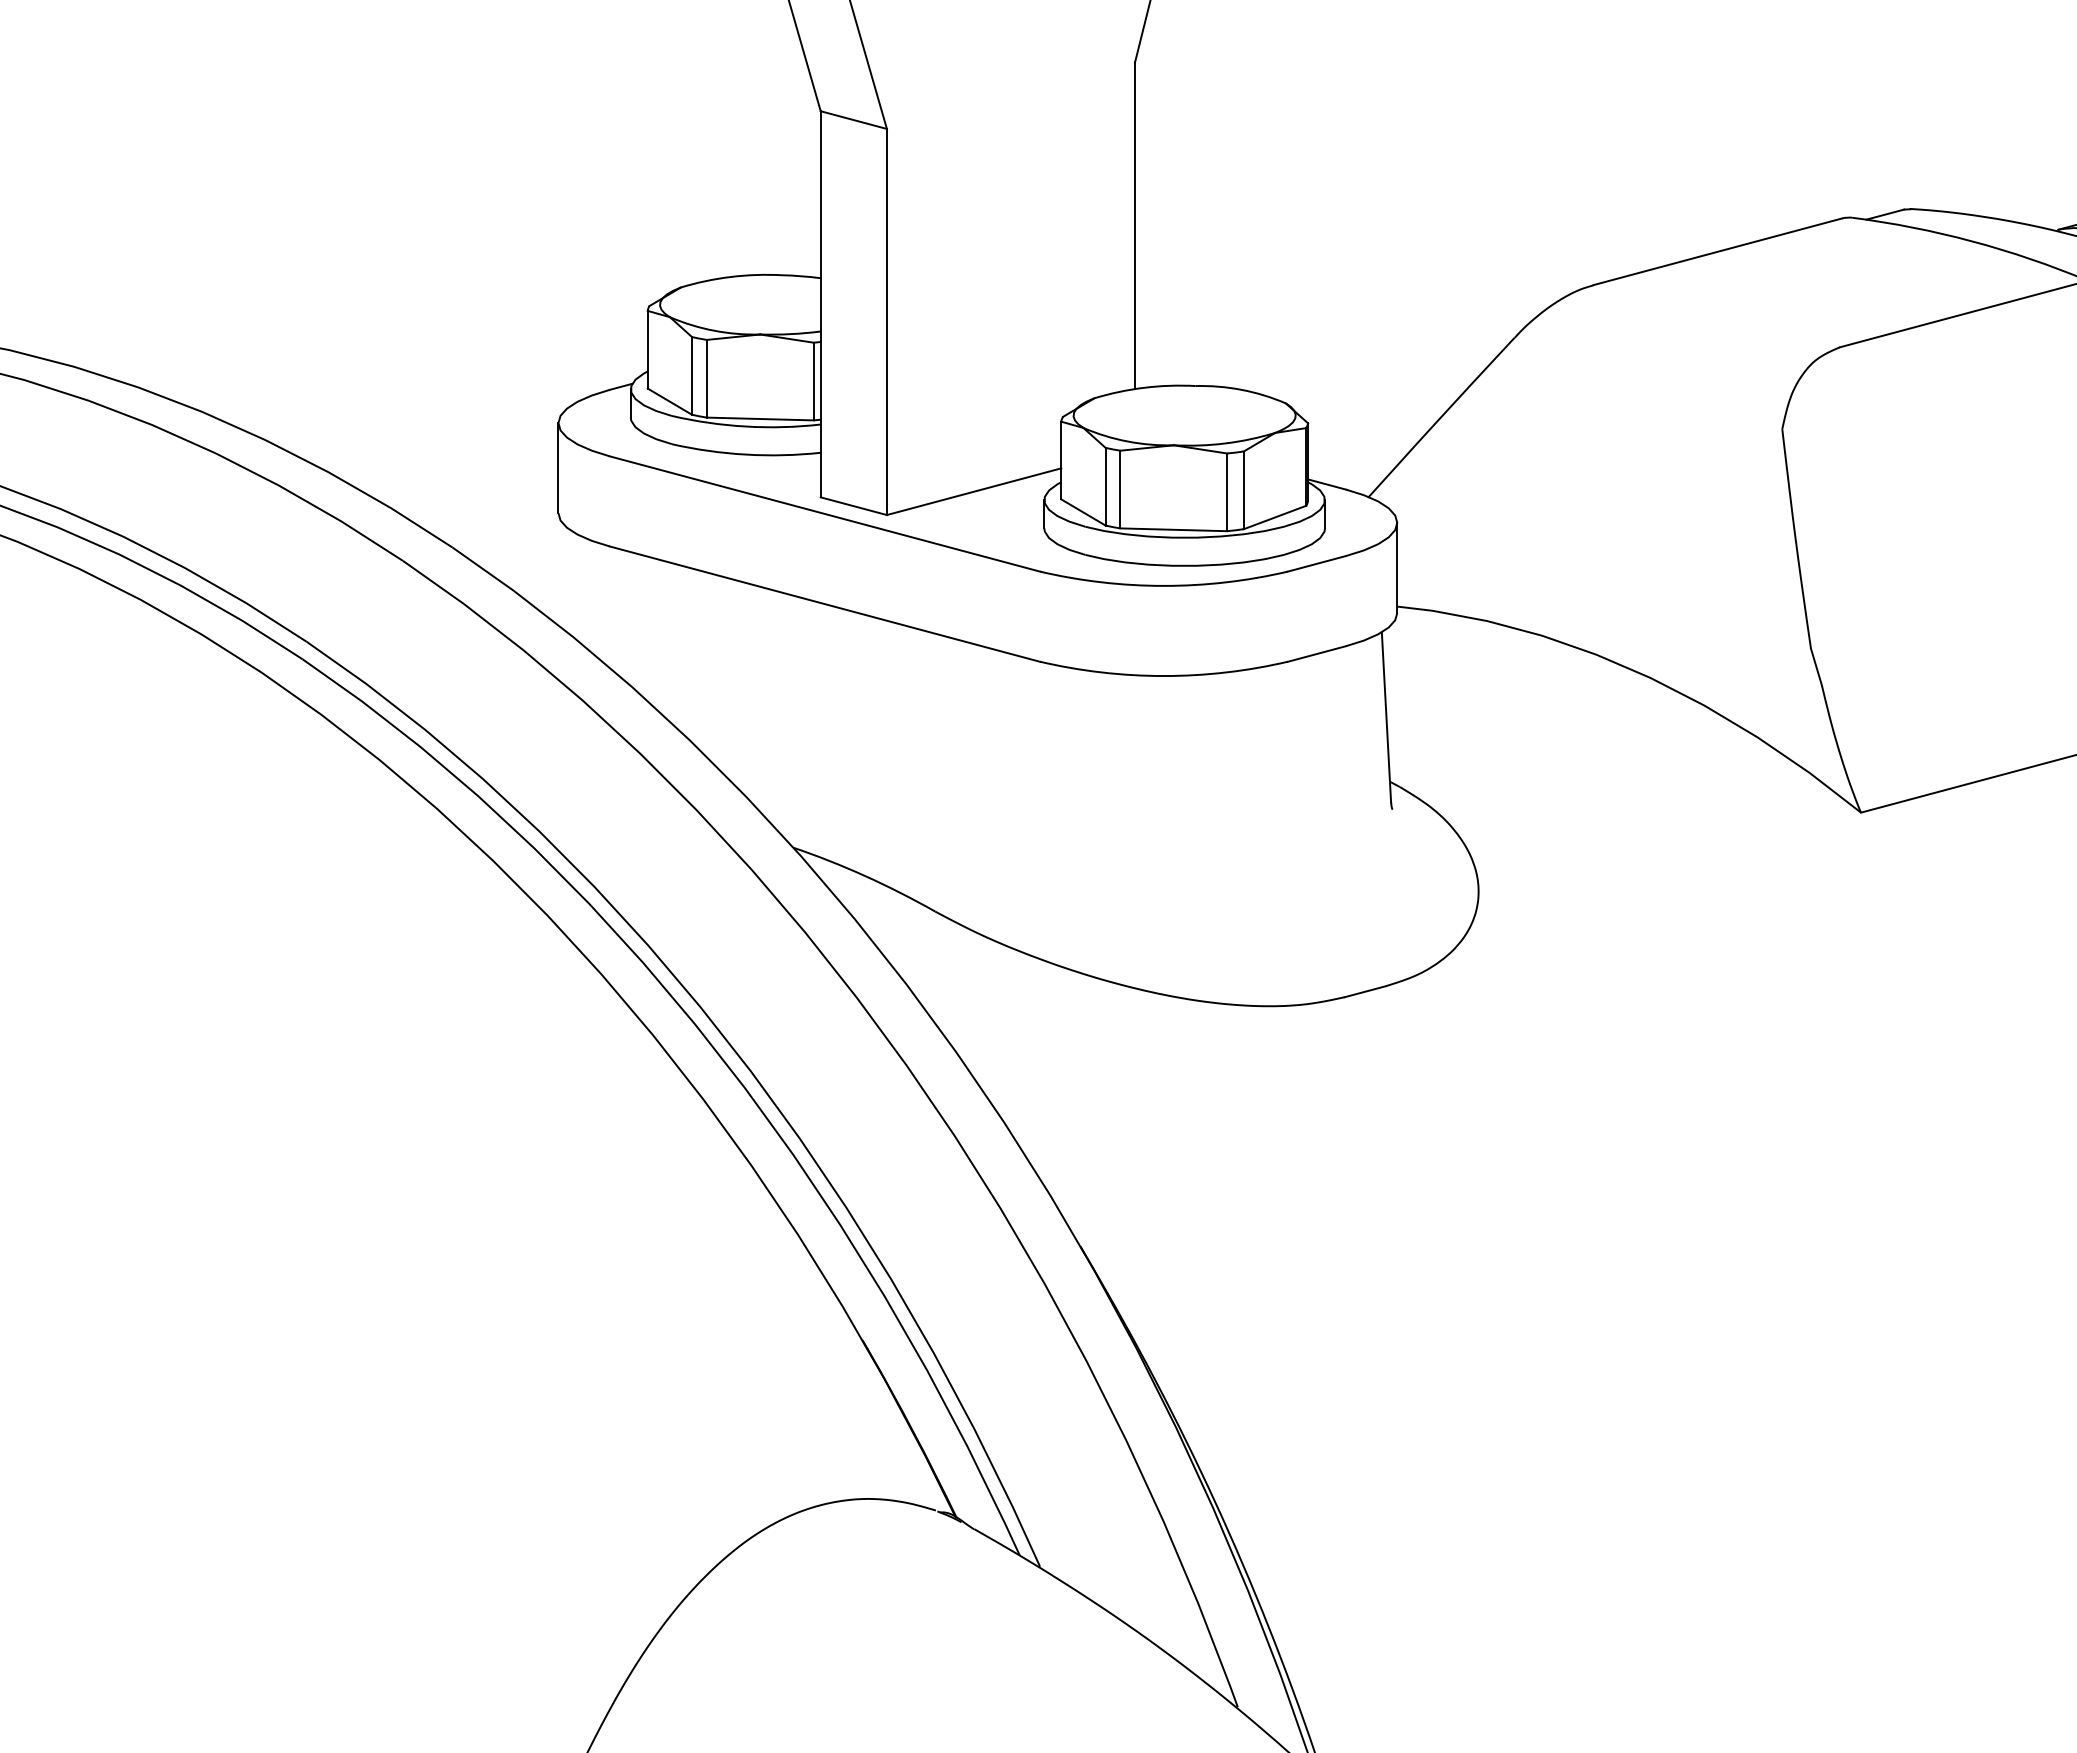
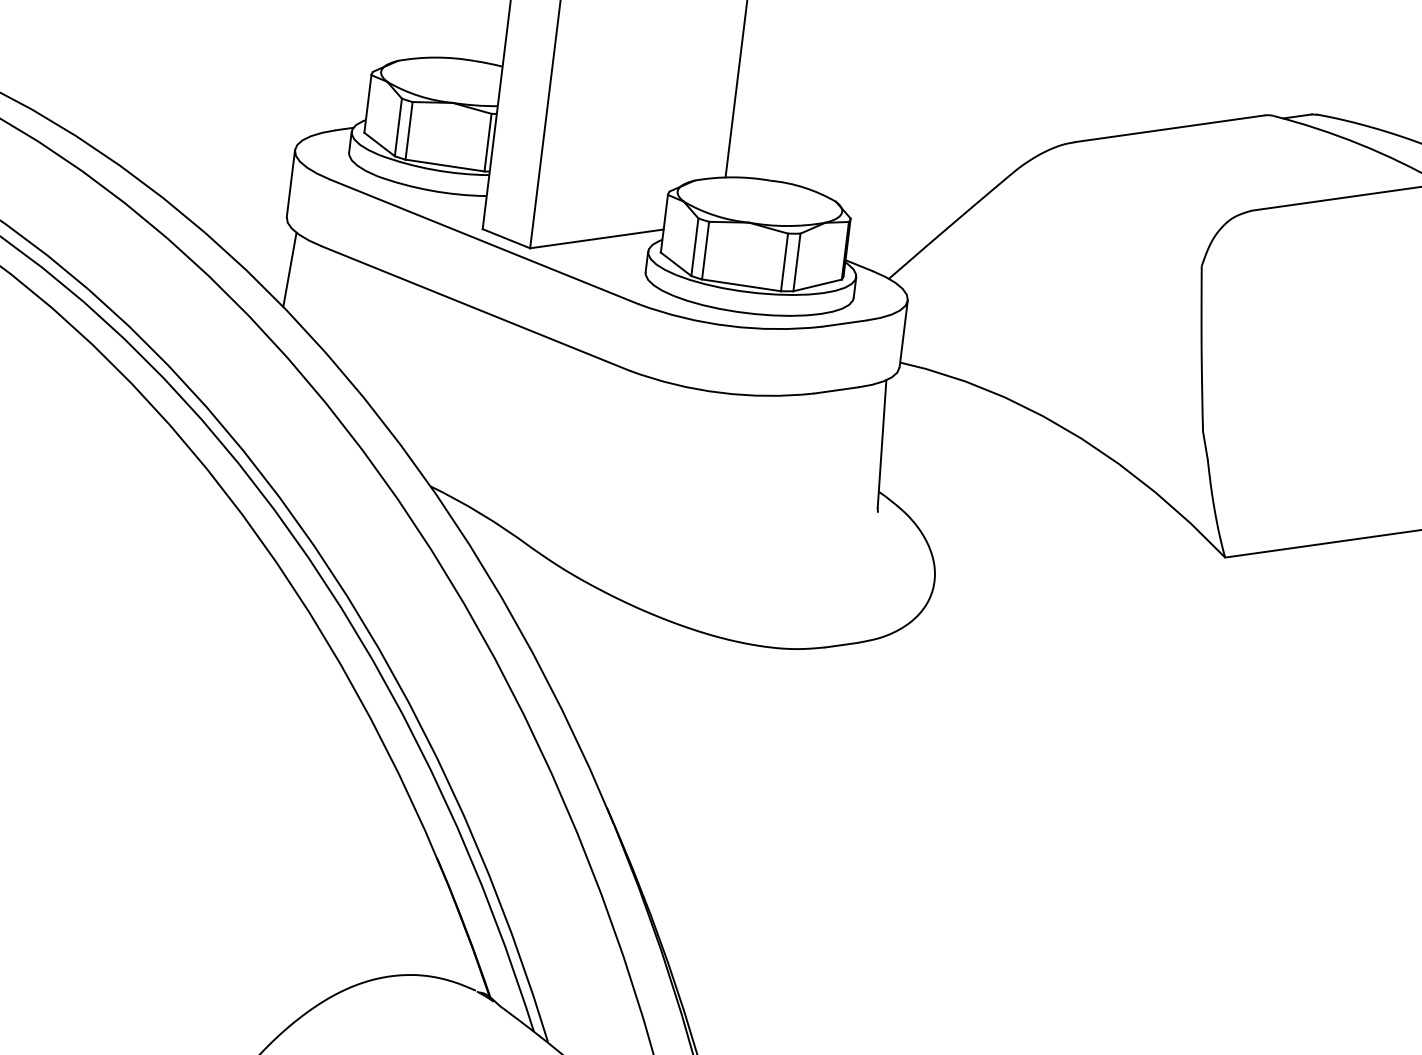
line: (570, 582) -> (289, 269), added

